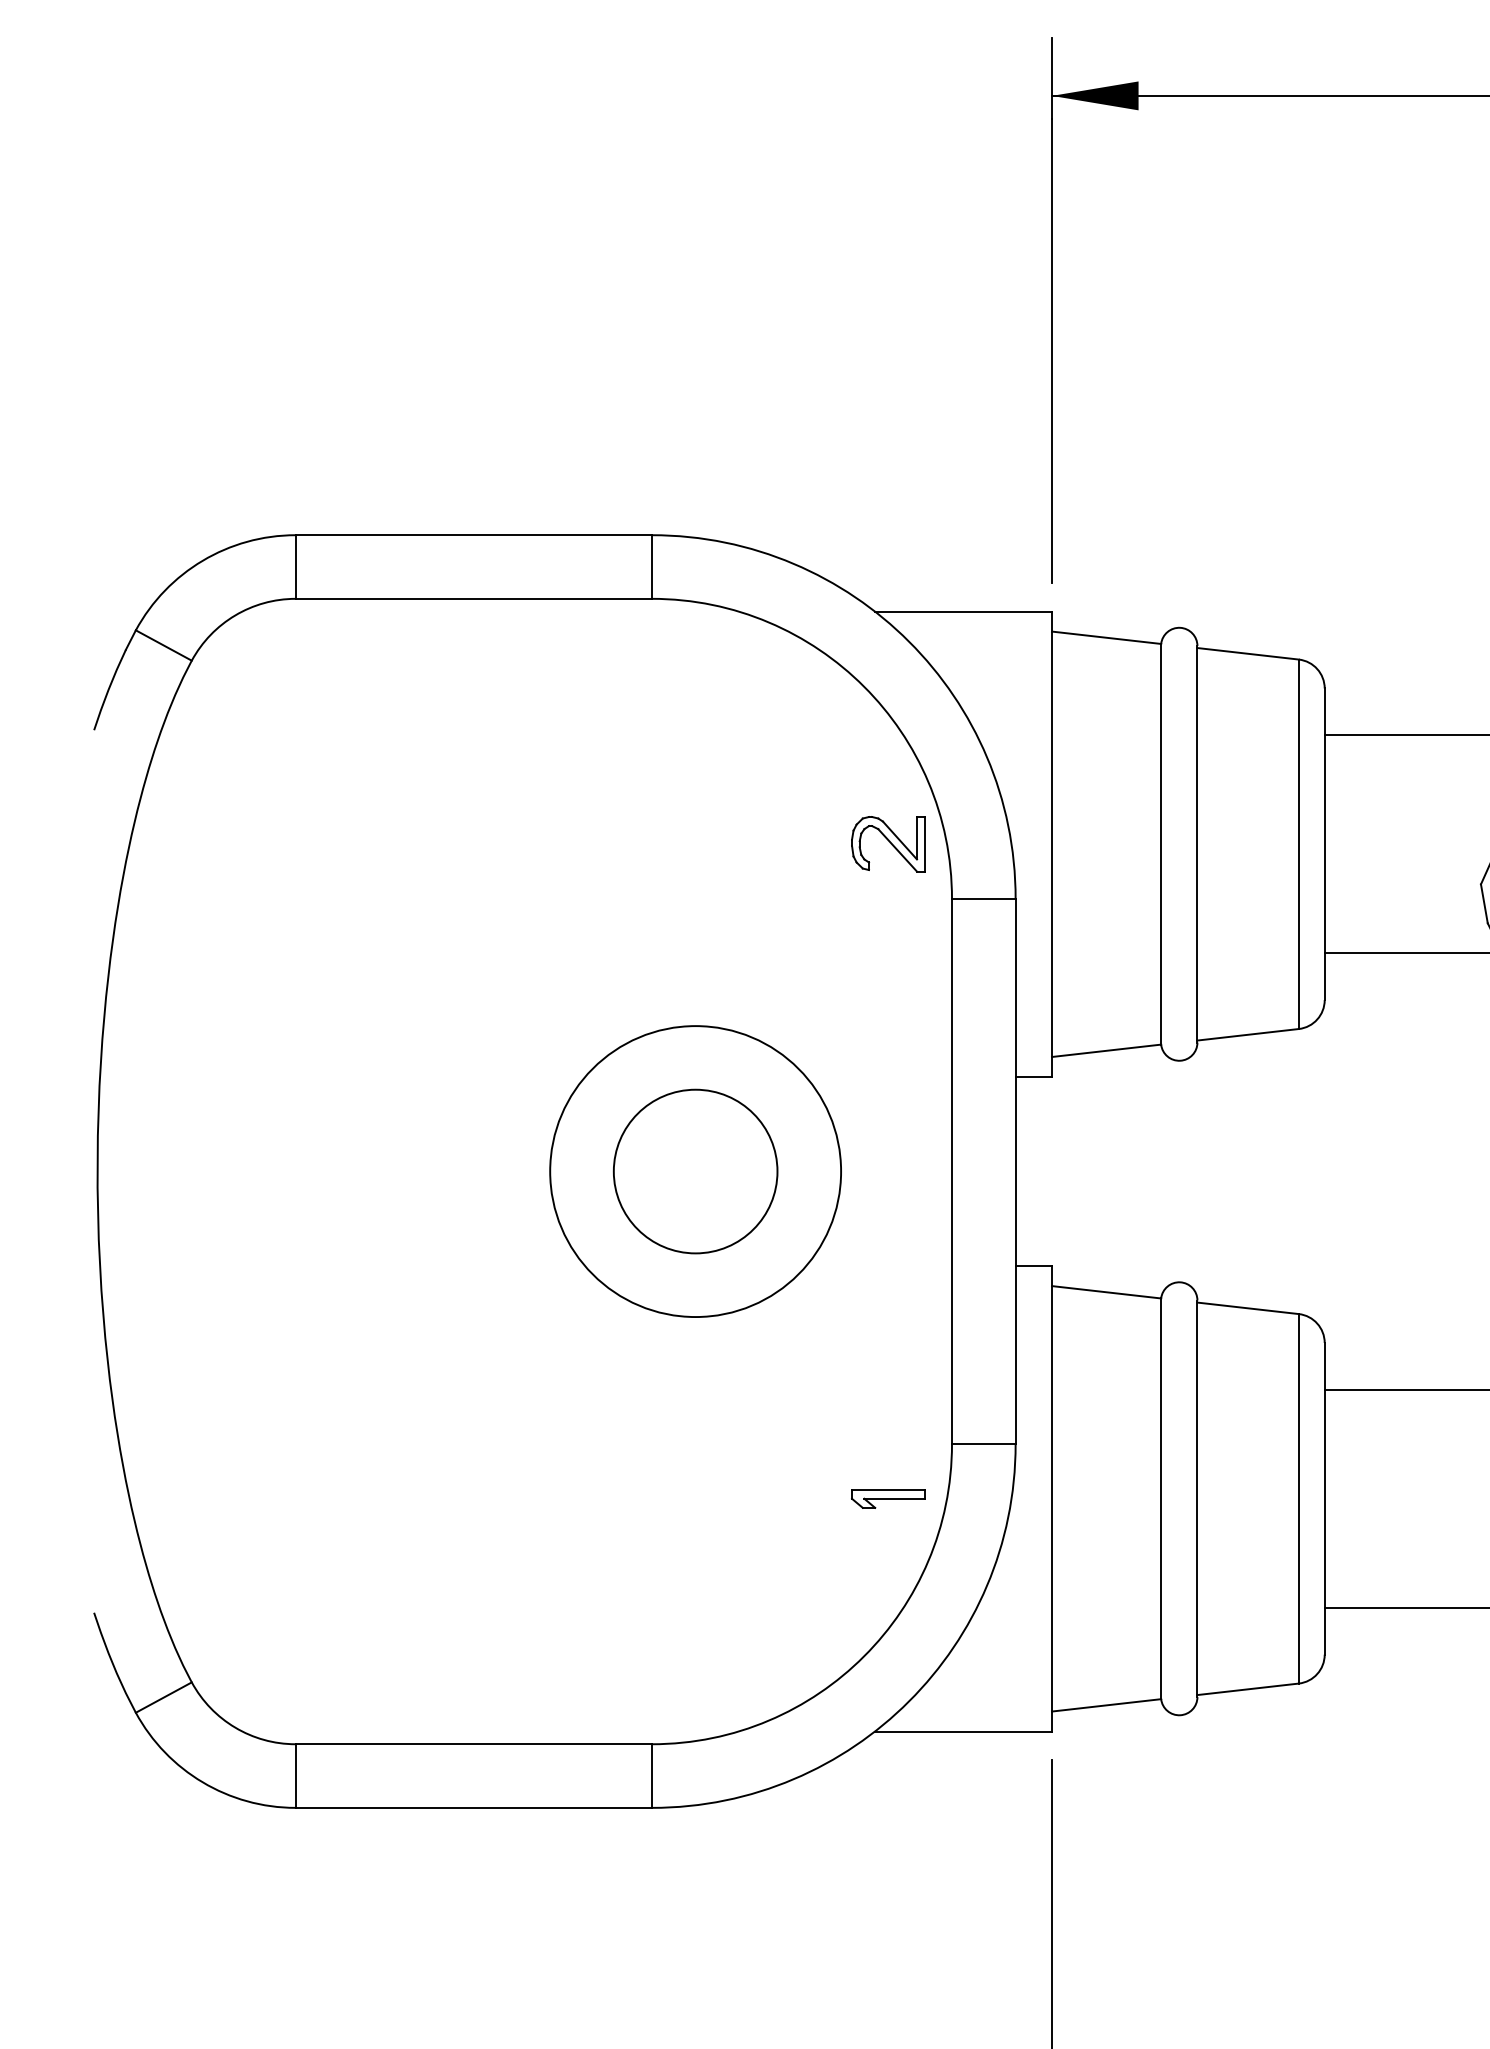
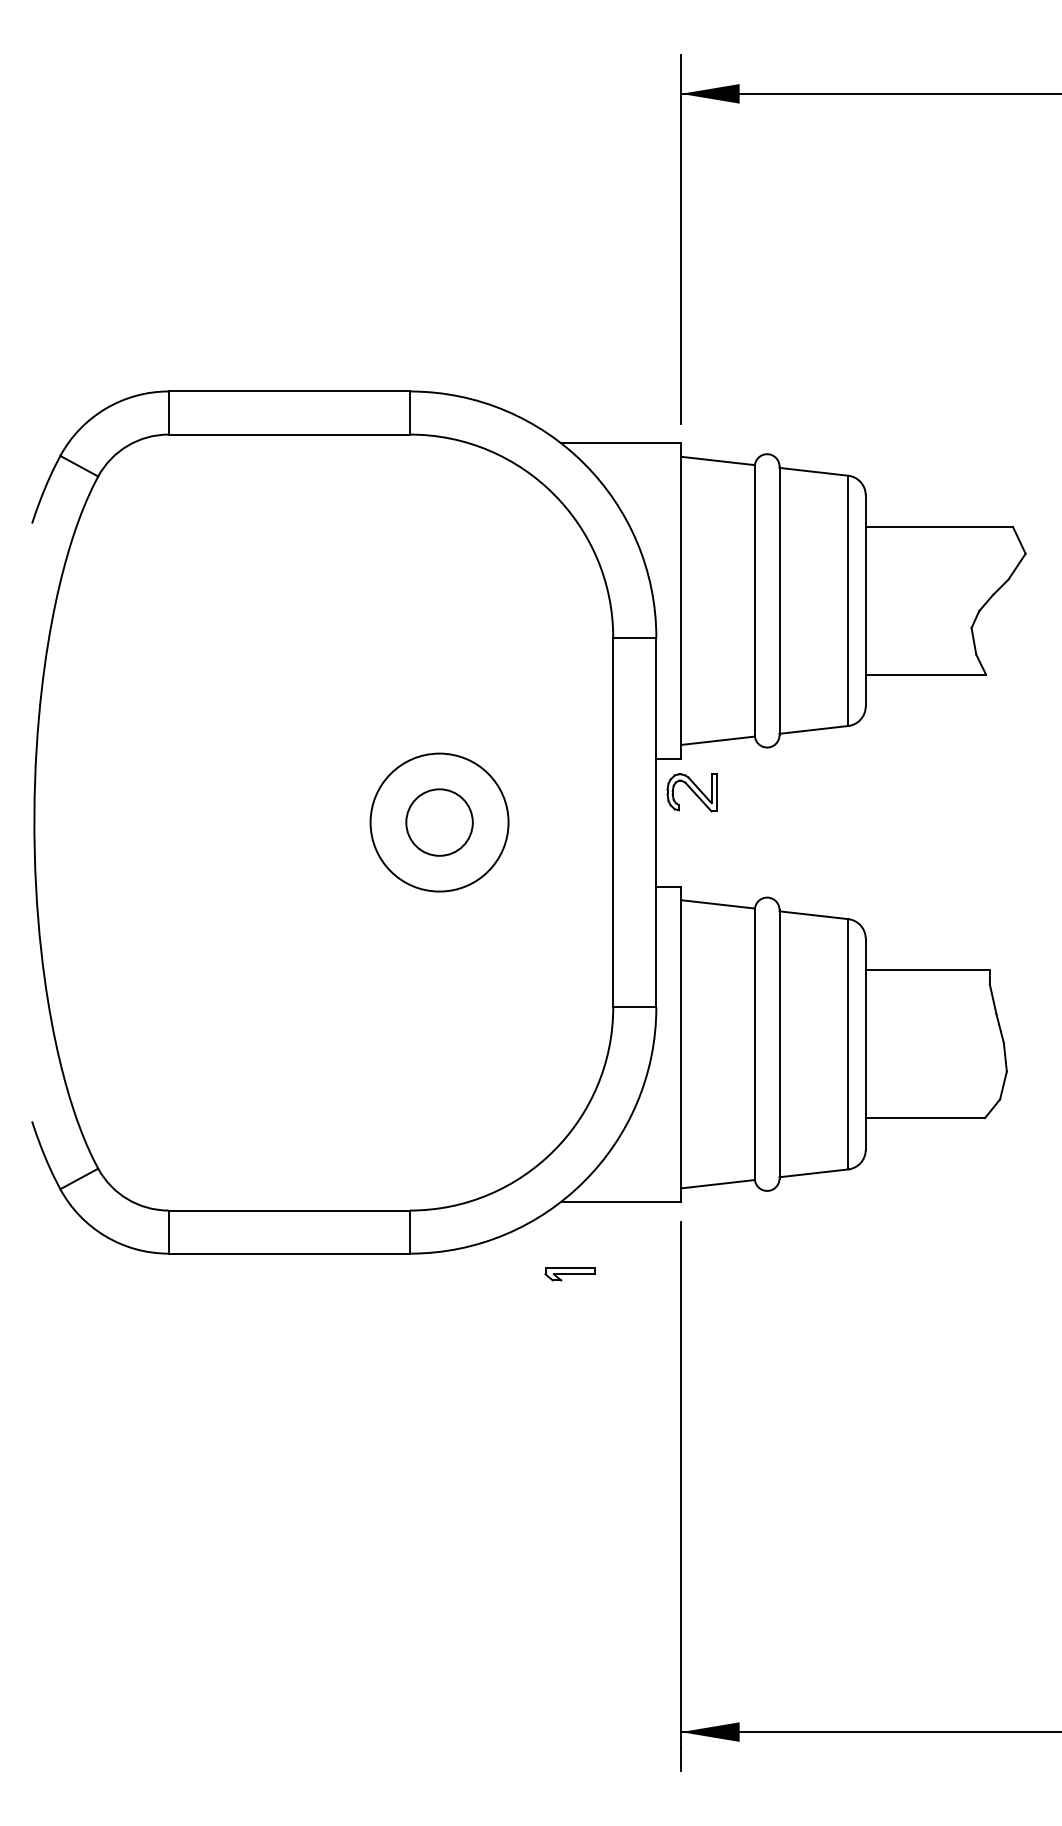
part: (887, 843) -> (691, 792), moved
circle: (695, 1171) -> (439, 822), size x0.6
circle: (695, 1171) -> (439, 822), size x0.7
part: (887, 1499) -> (569, 1274), moved

